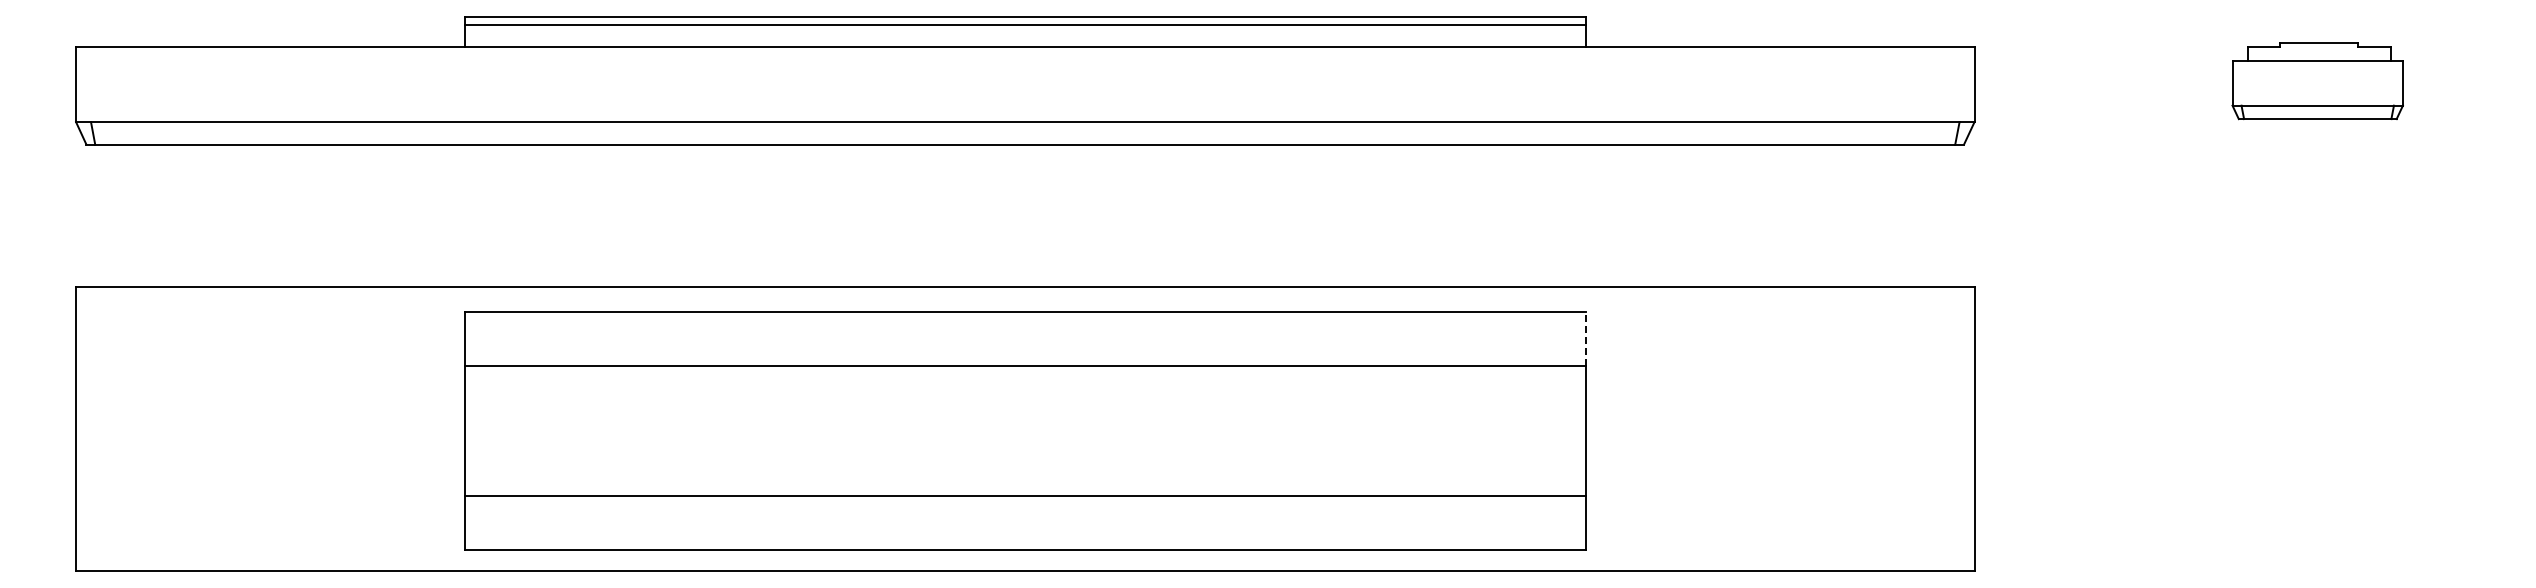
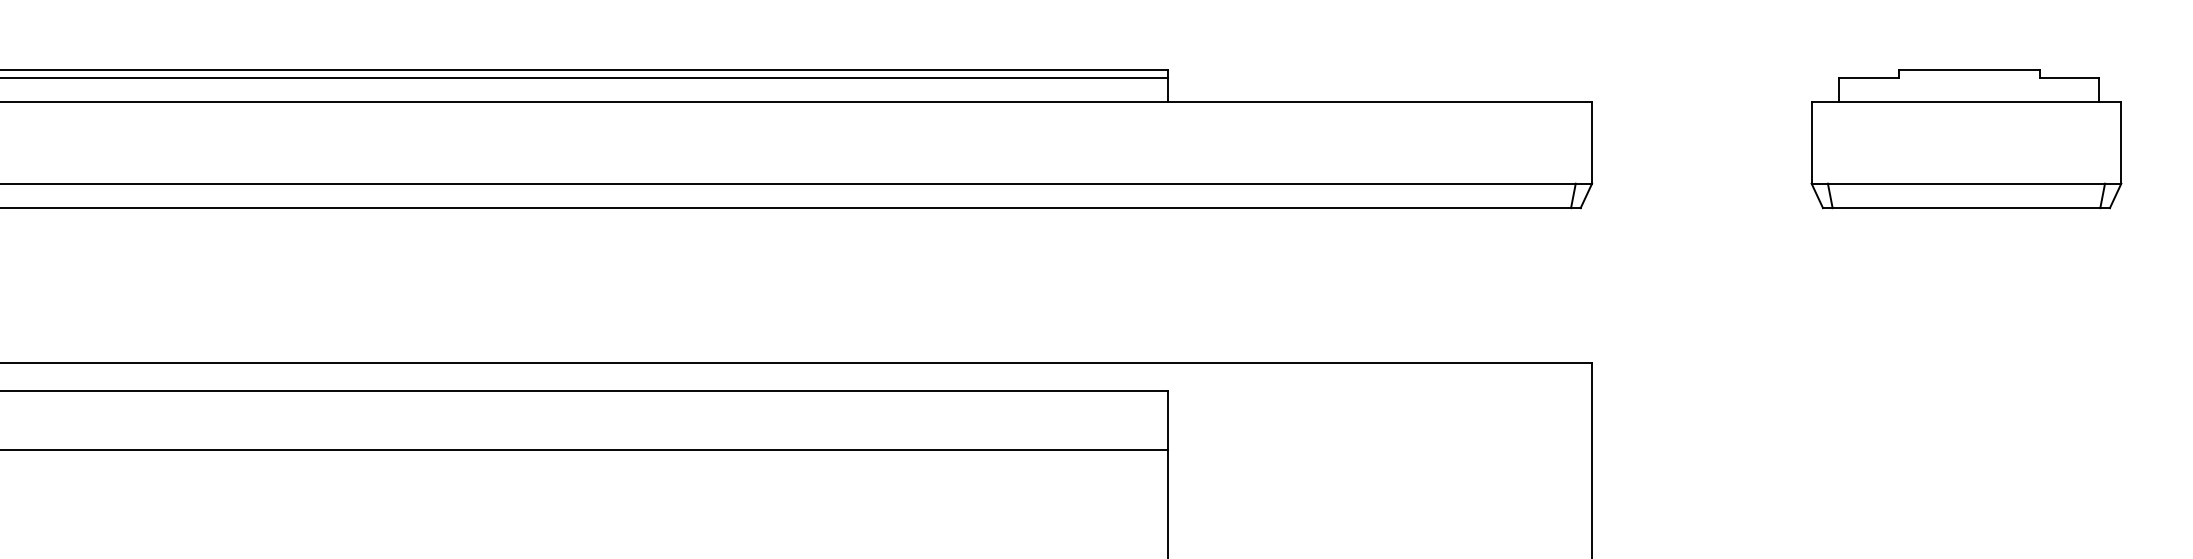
part: (2317, 80) -> (1966, 138), size x1.67
line: (1585, 338) -> (1167, 419), dashed -> solid

